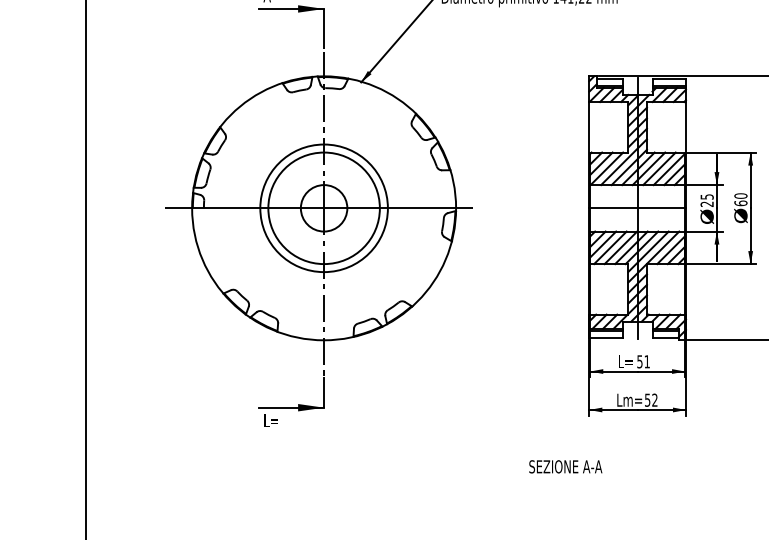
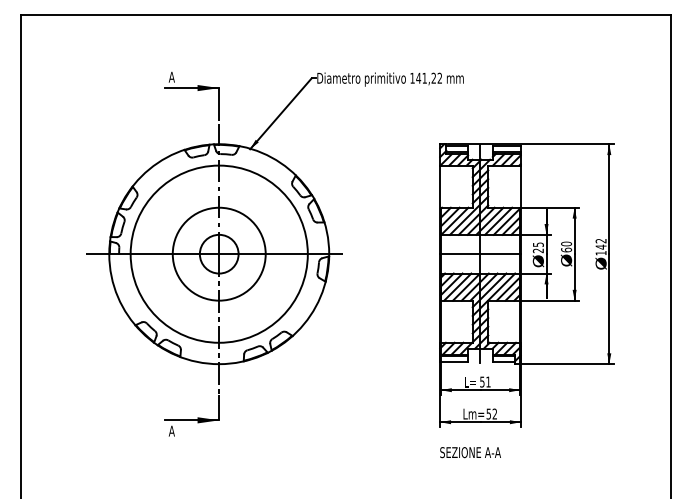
circle: (323, 207) -> (218, 253), size x1.67
text: (270, 419) -> (174, 430), L= -> A
text: (565, 466) -> (470, 452), moved

